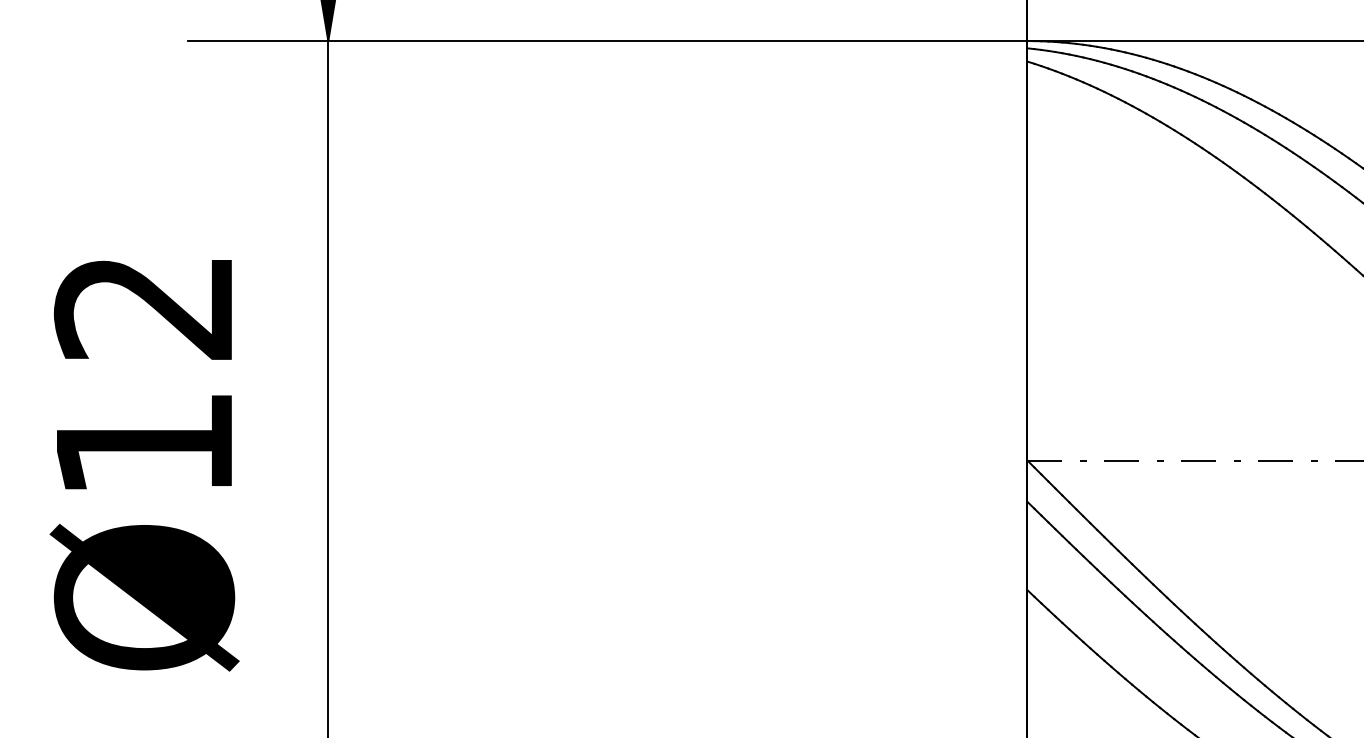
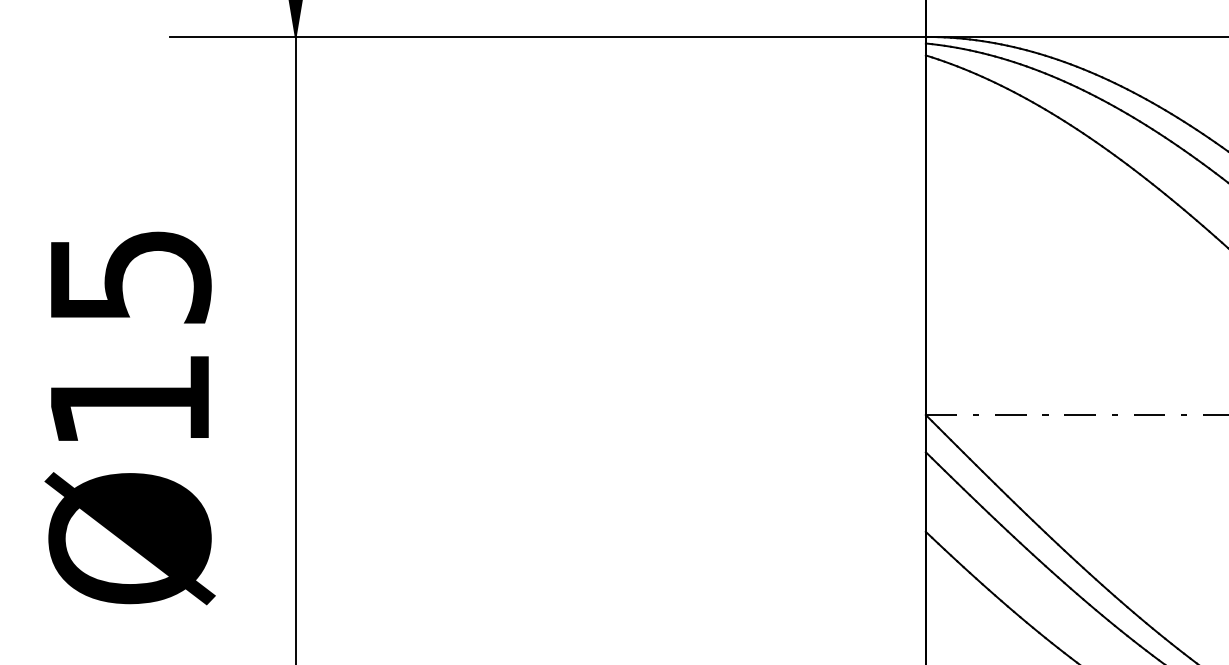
text: (143, 307) -> (129, 277), Ø12 -> Ø15

